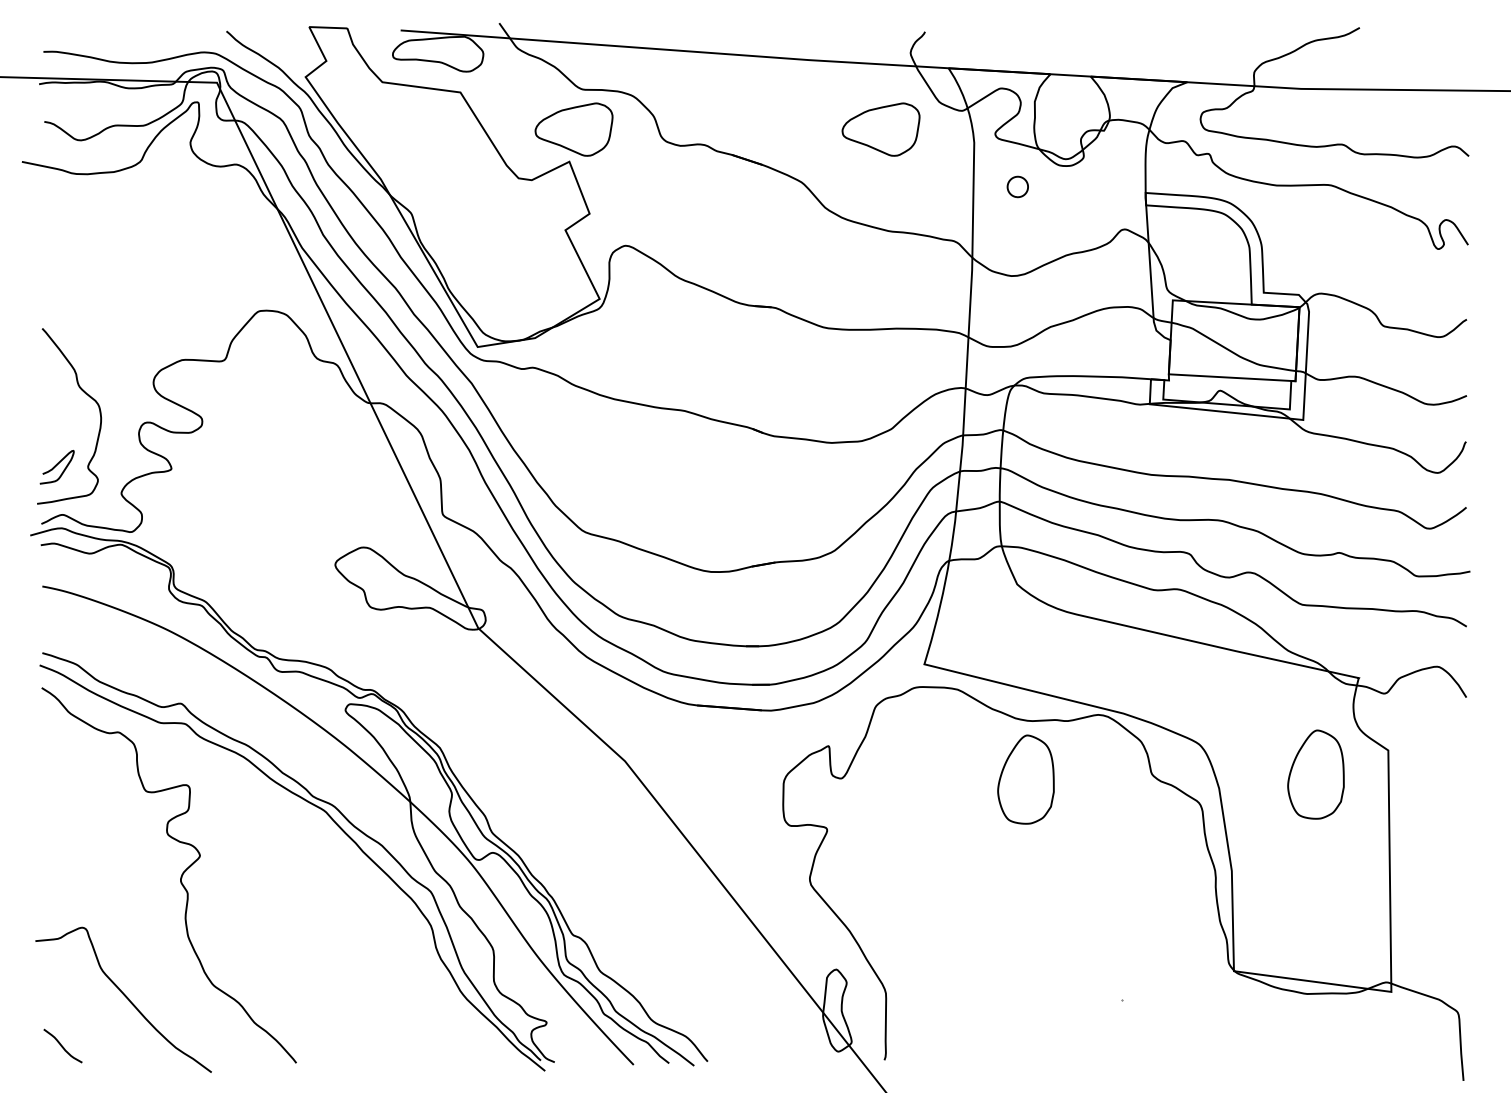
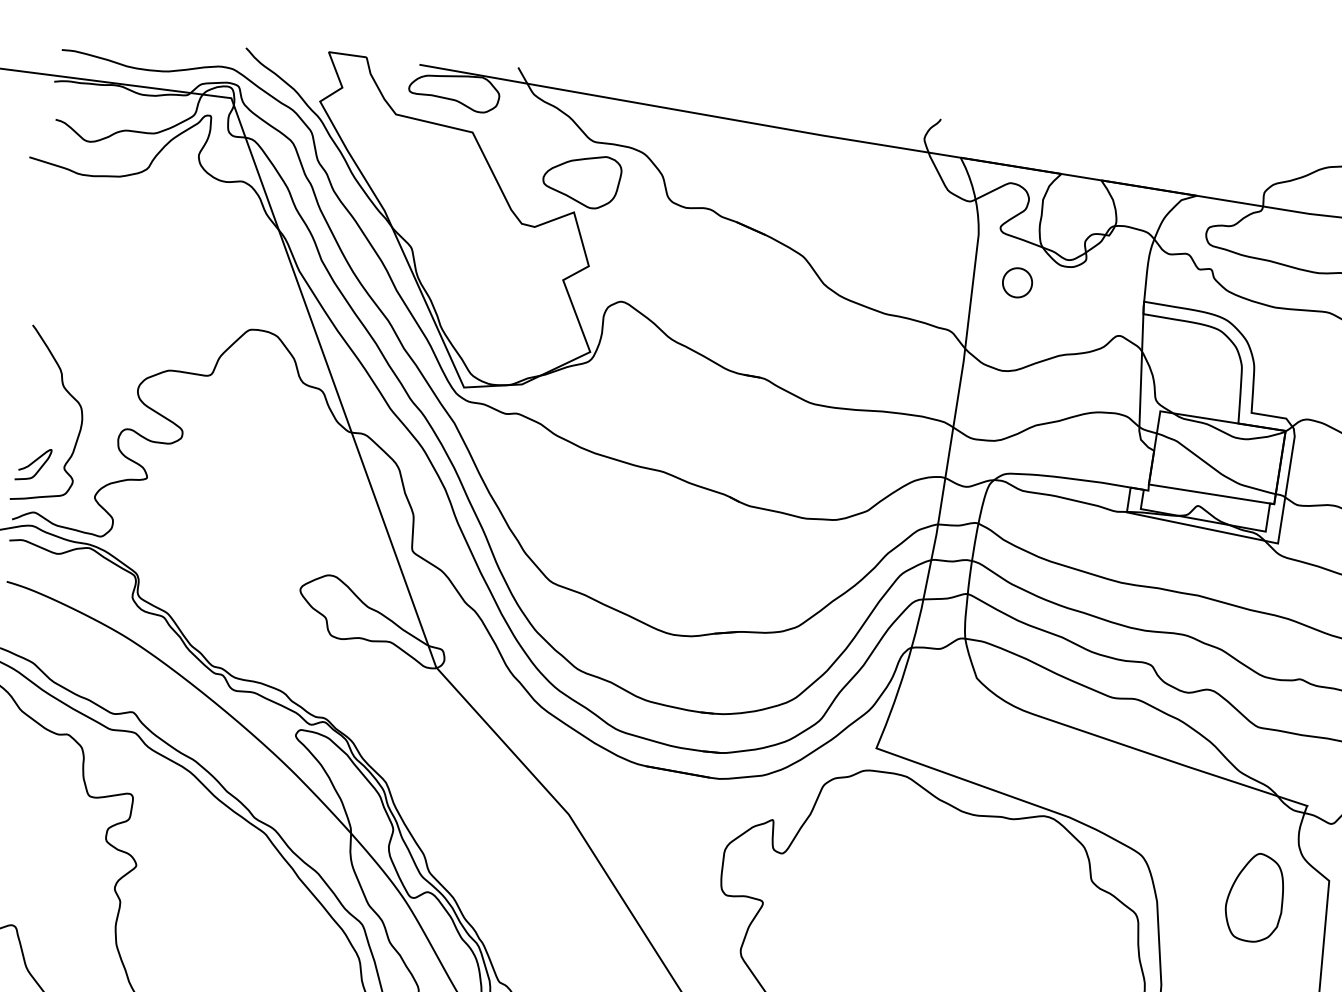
part: (880, 129) -> (886, 211), removed
part: (1017, 186) -> (1017, 282), size x1.43
part: (1025, 779) -> (965, 873), removed

